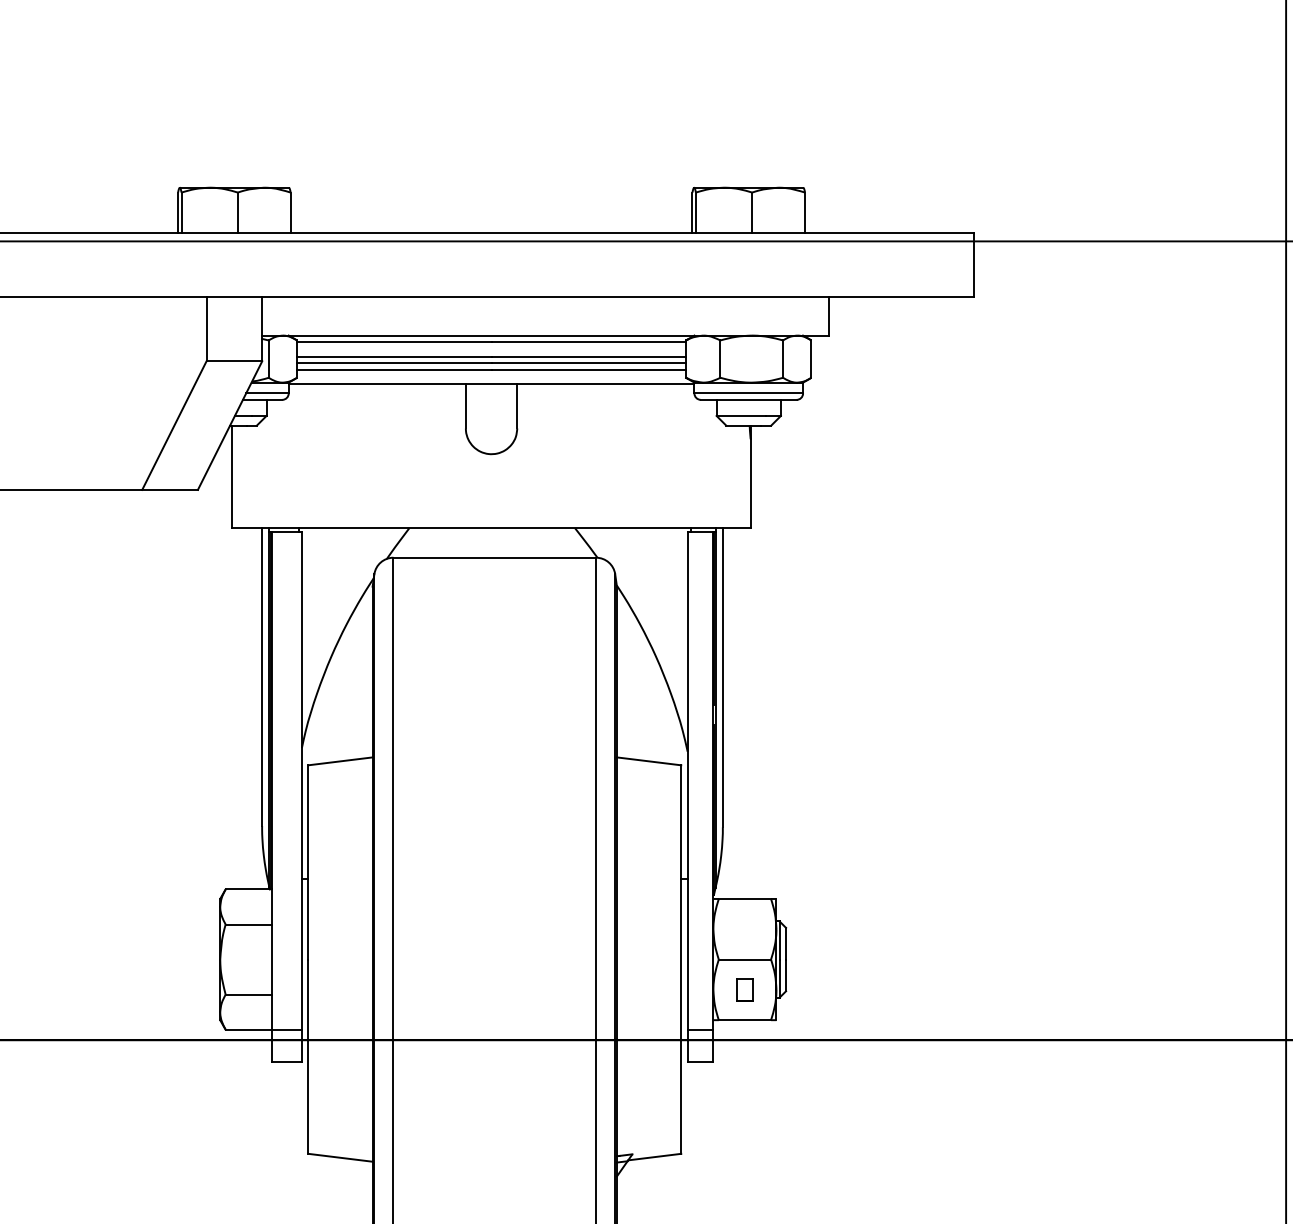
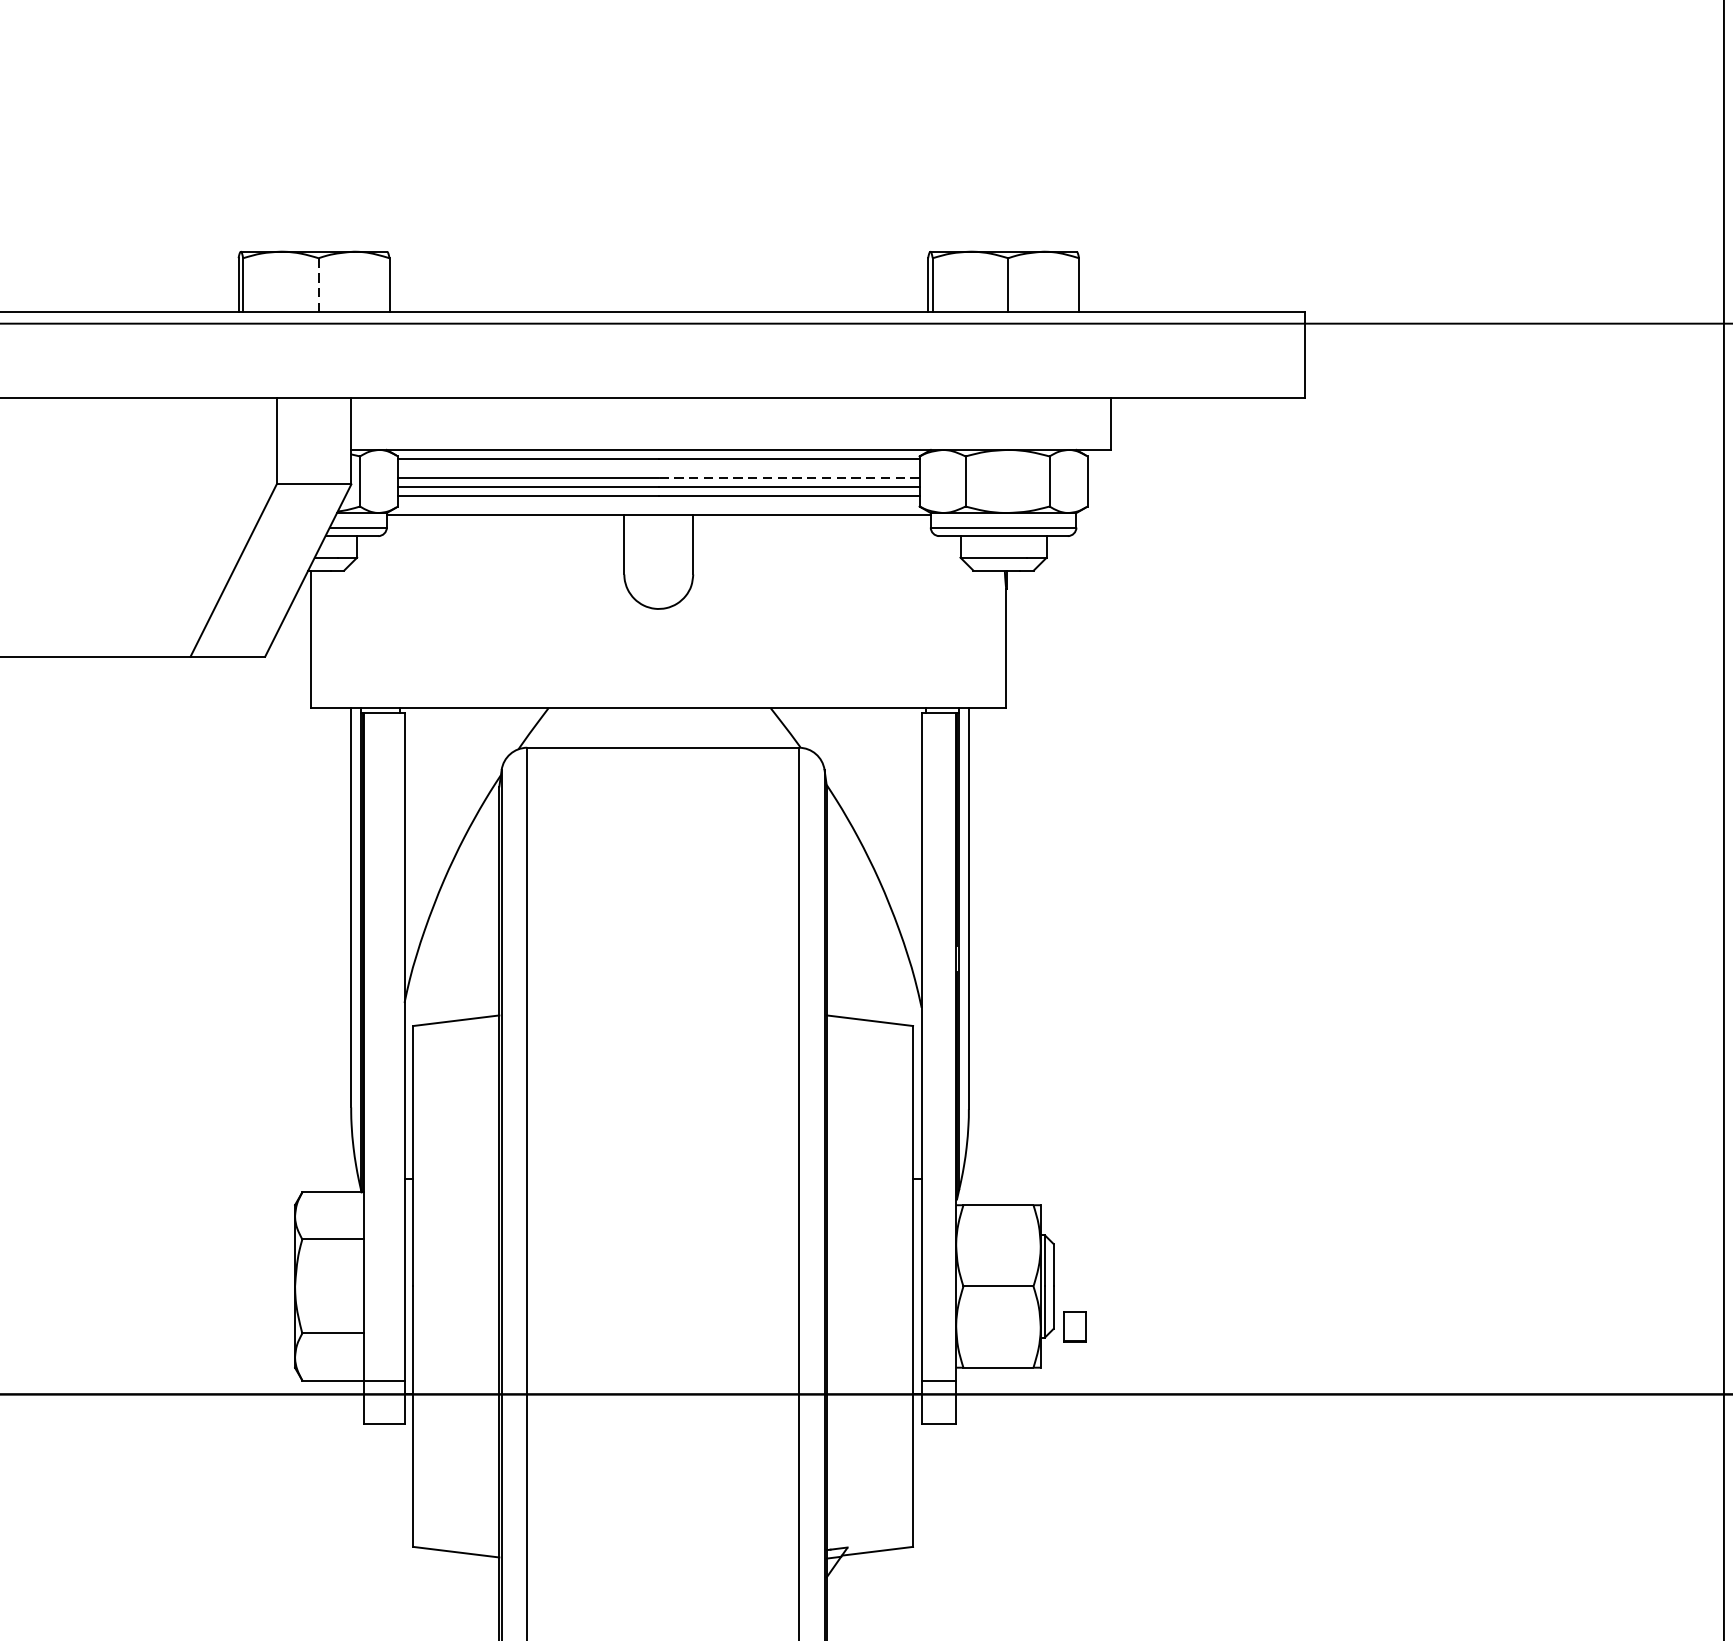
line: (237, 212) -> (318, 284), solid -> dashed
line: (588, 356) -> (788, 477), solid -> dashed
part: (744, 989) -> (1074, 1326), moved

